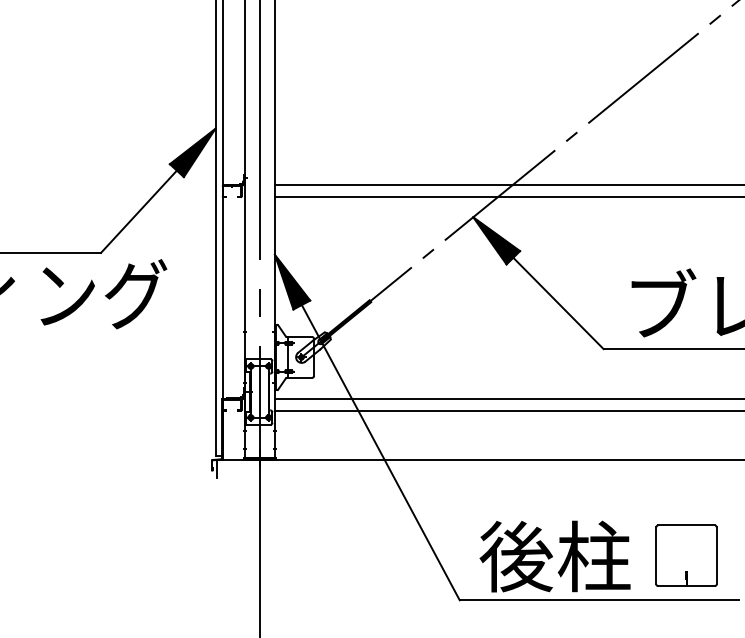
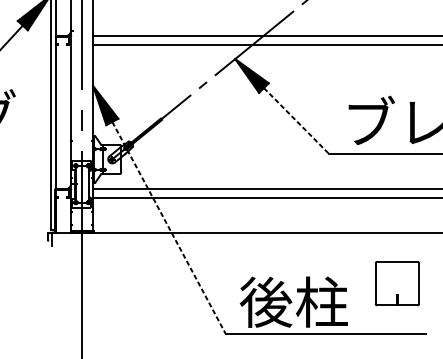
line: (558, 303) -> (296, 120), solid -> dashed
line: (381, 453) -> (169, 228), solid -> dashed
part: (686, 555) -> (397, 283), moved

